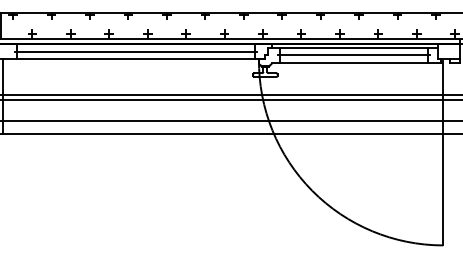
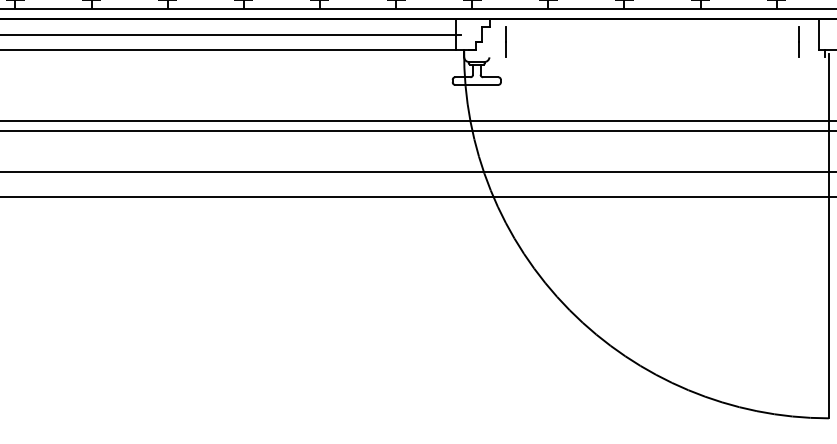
line: (354, 47) -> (653, 26), removed
line: (353, 55) -> (651, 42), removed
line: (356, 63) -> (657, 58), removed

